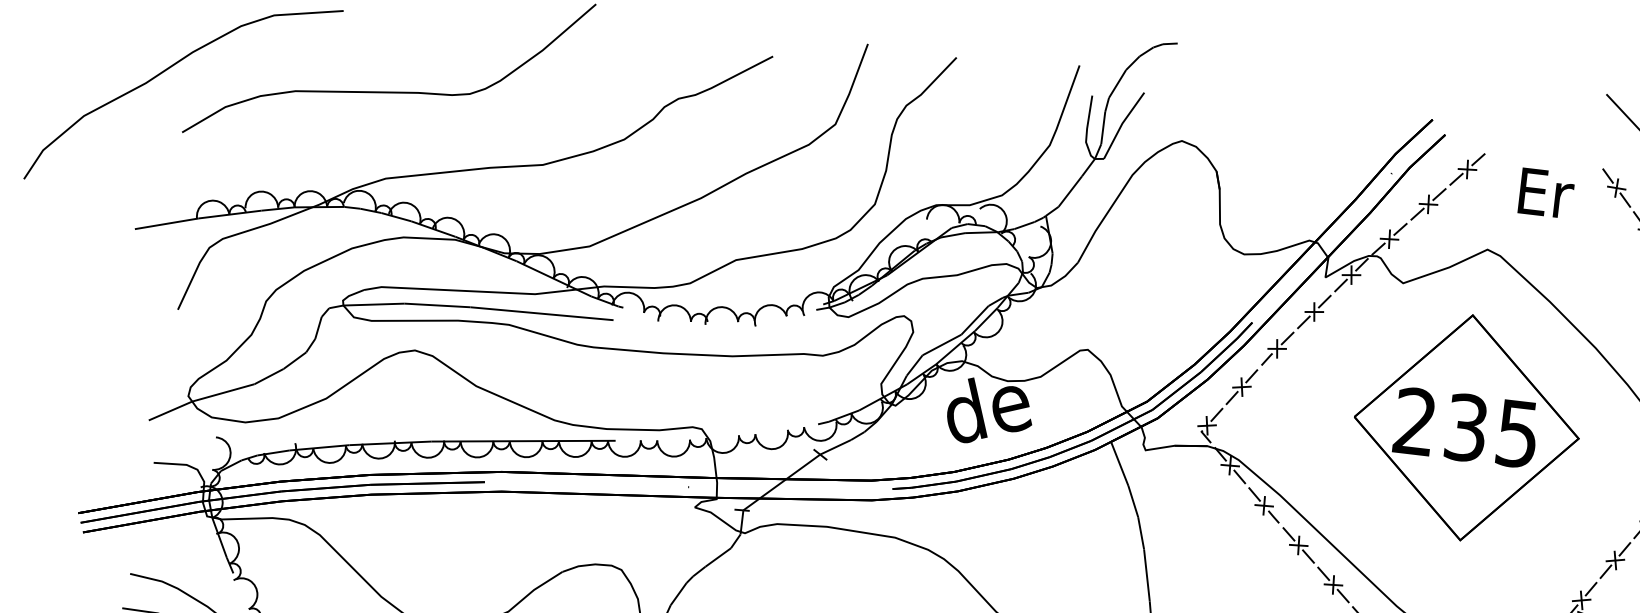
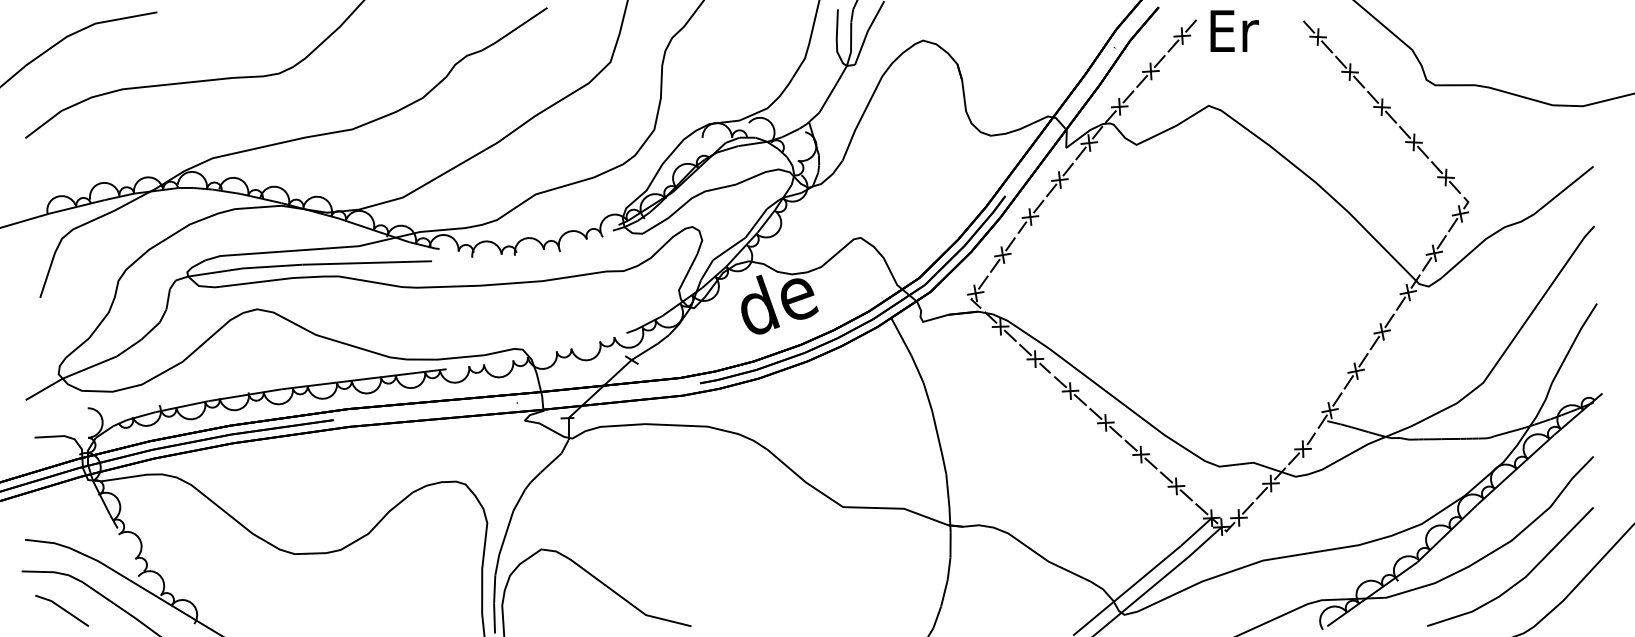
text: (1546, 192) -> (1234, 30), moved
part: (1466, 427) -> (1208, 267), removed

